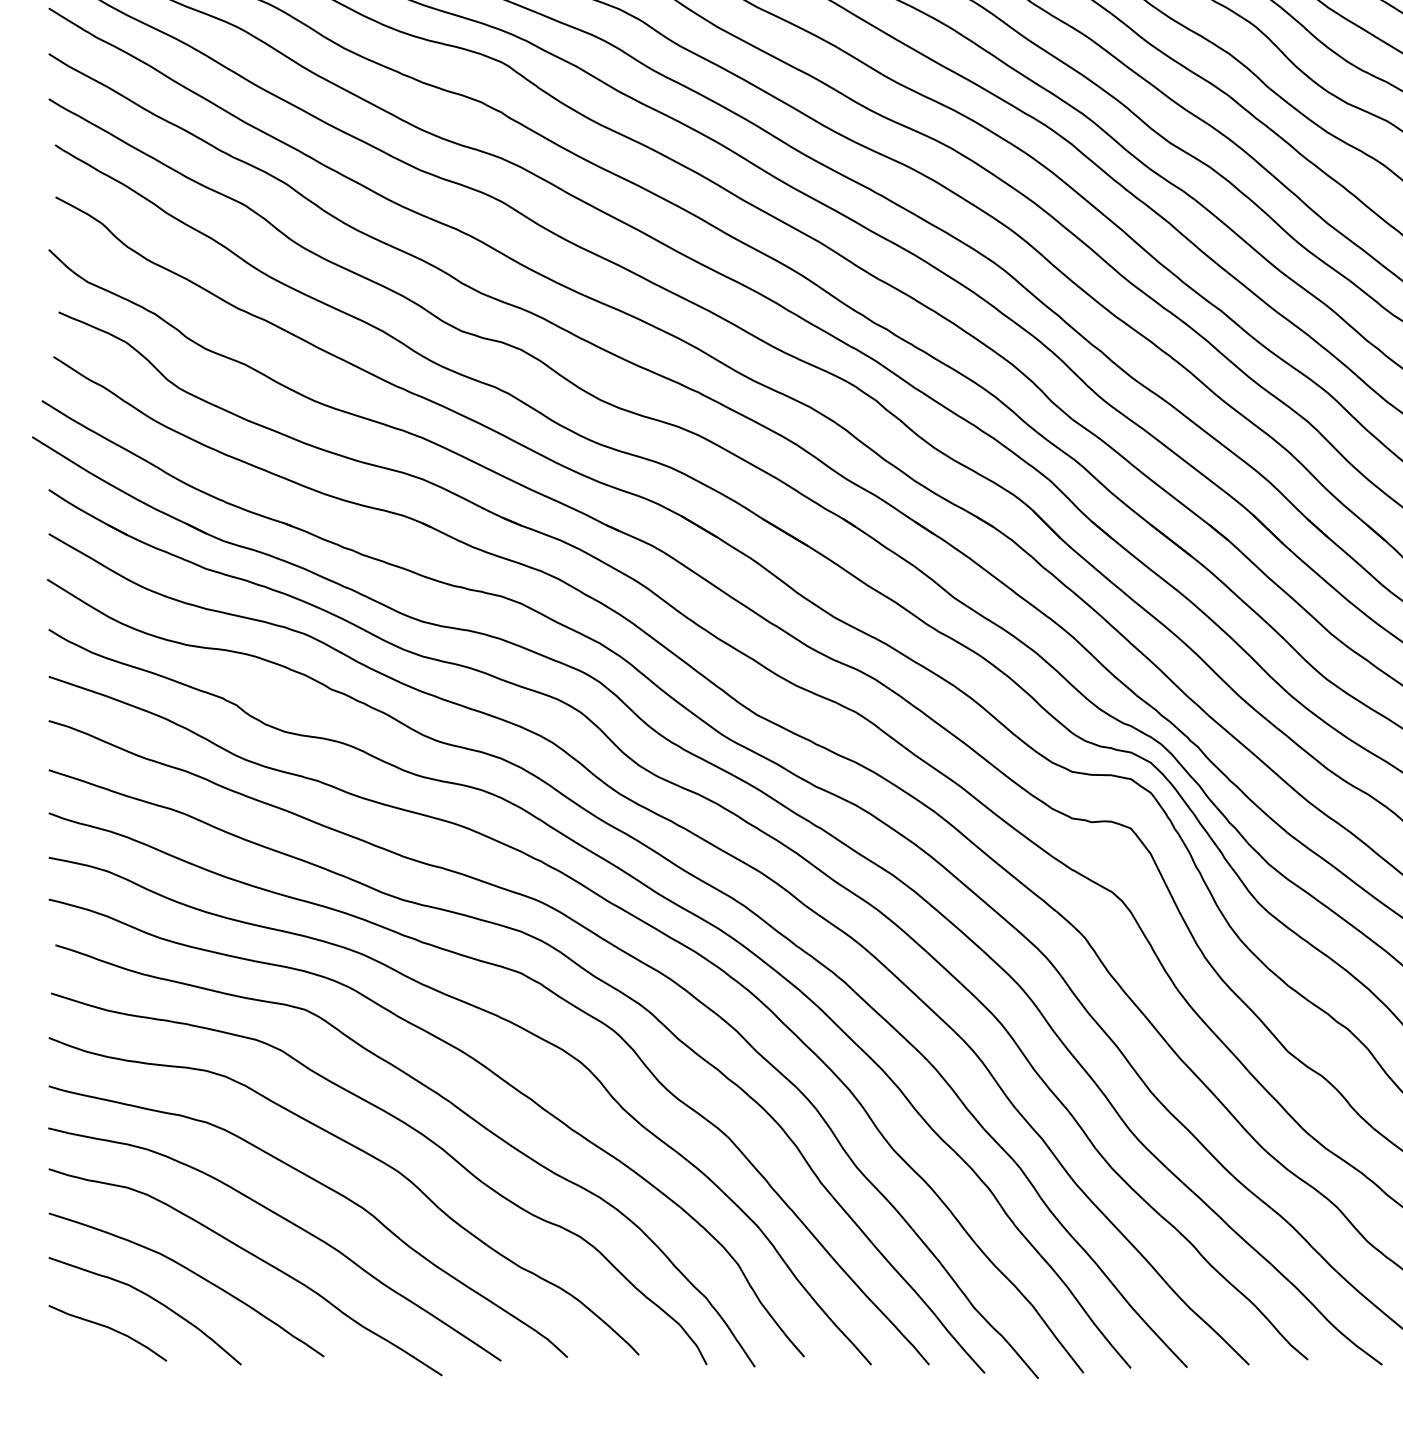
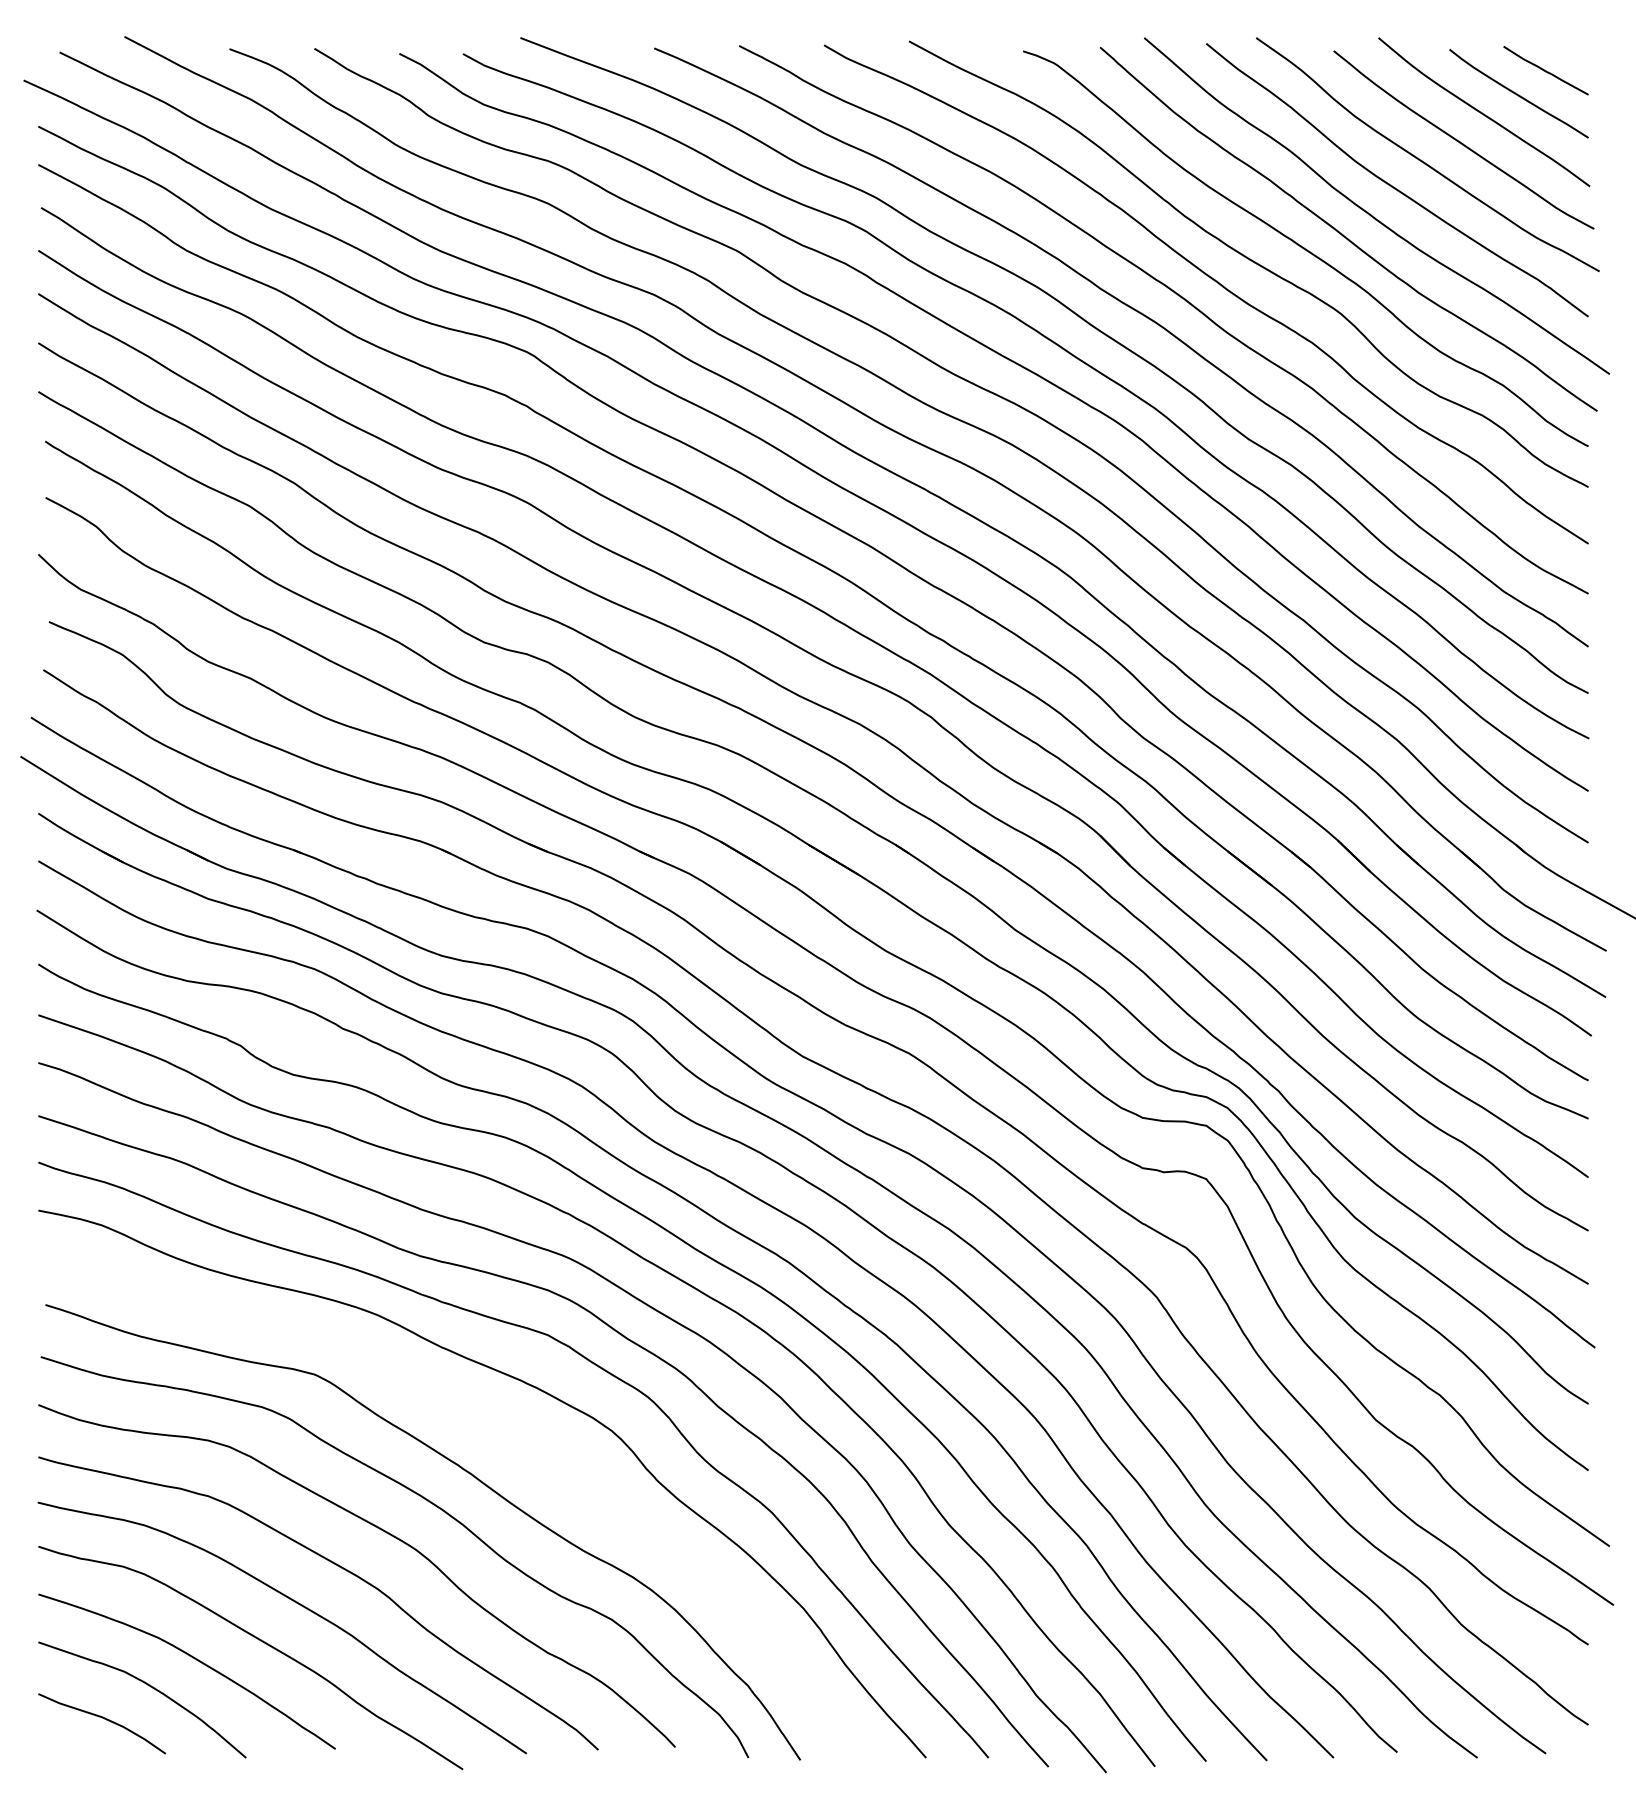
curve: (471, 1058) -> (494, 1427), removed

